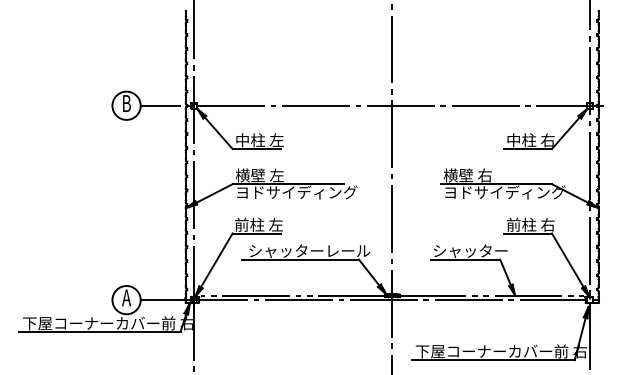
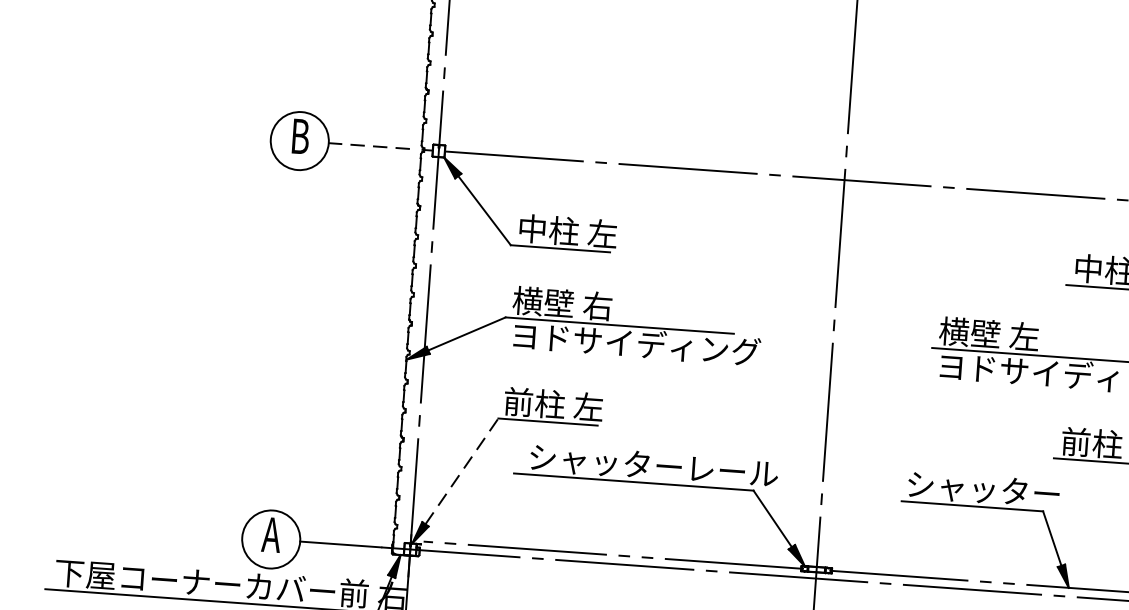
line: (160, 105) -> (369, 145), solid -> dashed
text: (276, 175) -> (596, 306), 横壁 左 -> 横壁 右
text: (484, 175) -> (1023, 336), 横壁 右 -> 横壁 左
line: (217, 260) -> (463, 471), solid -> dashed

